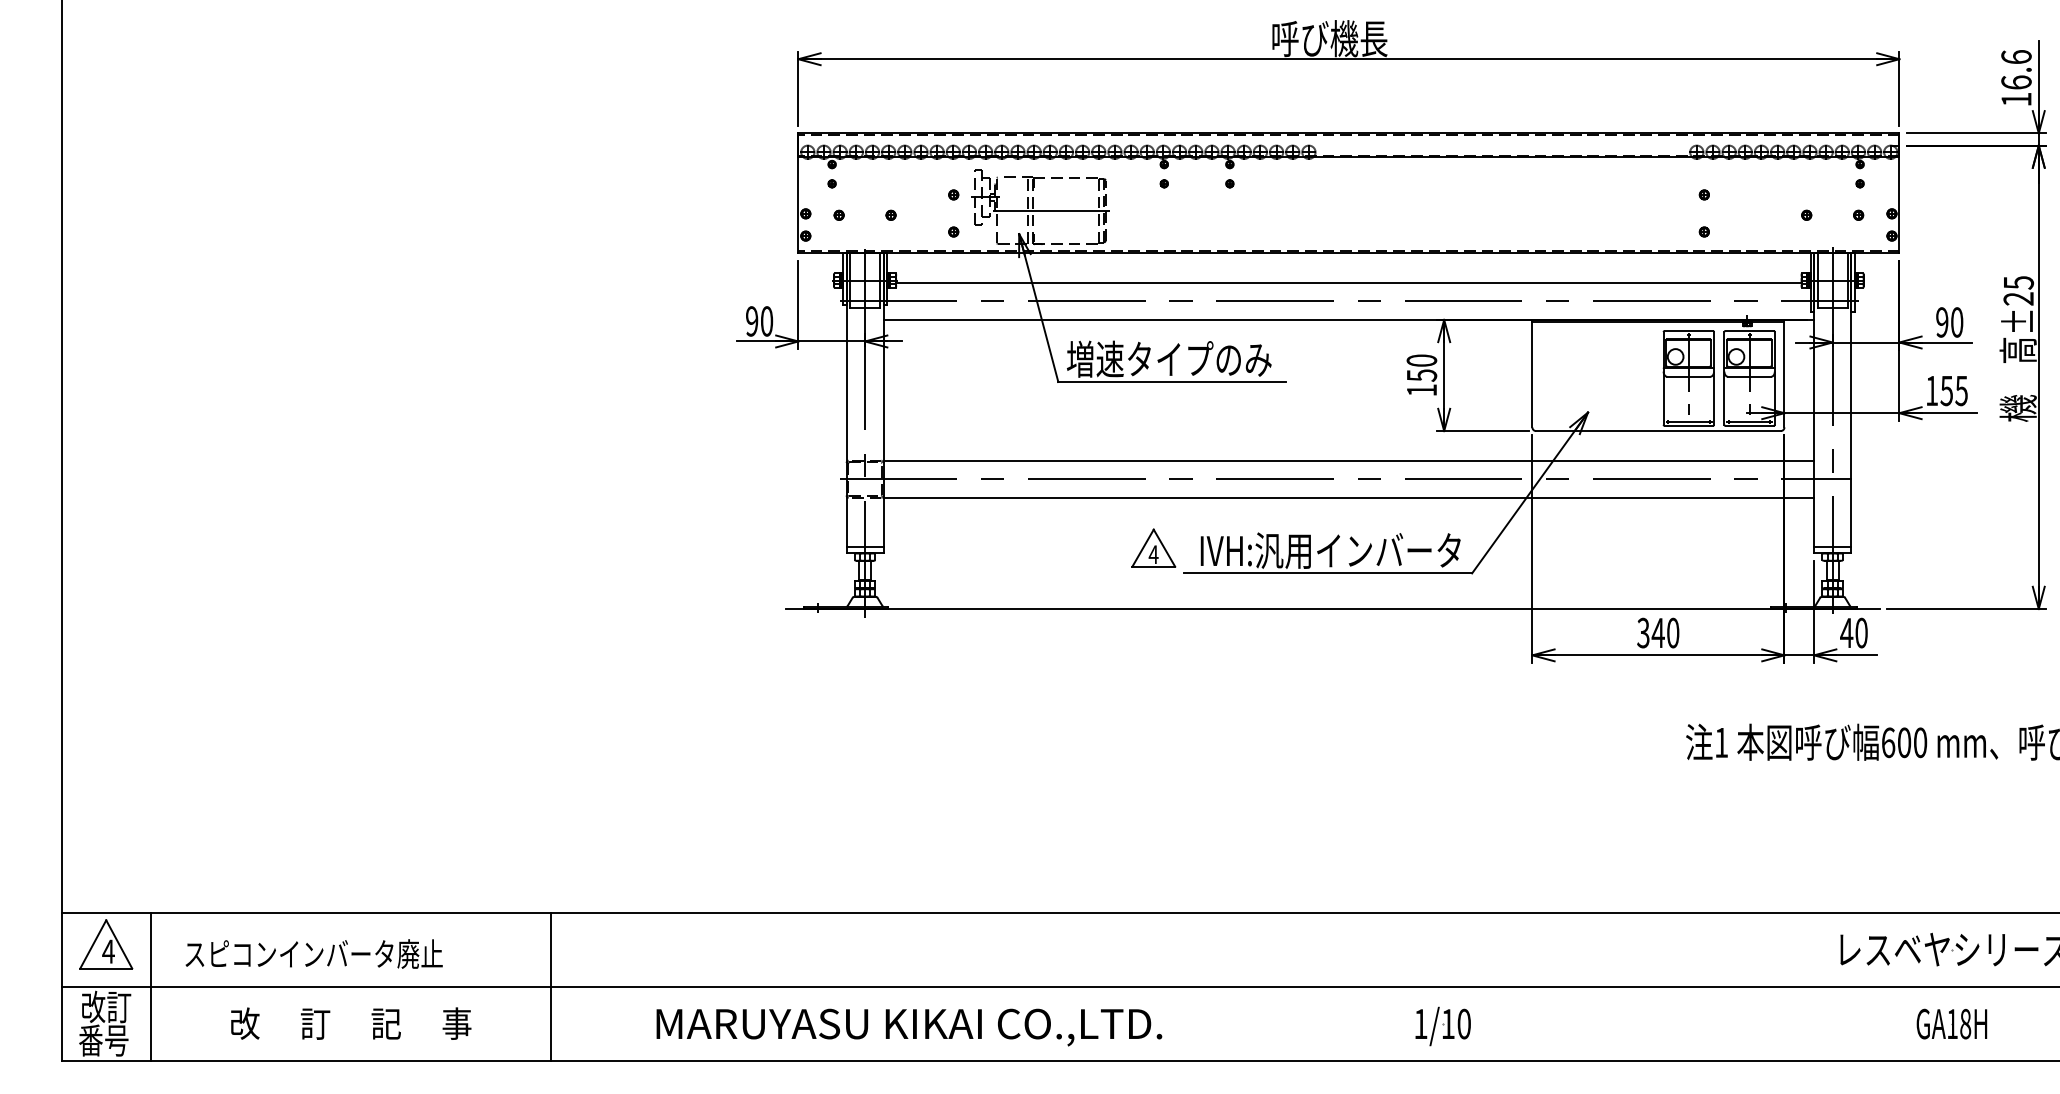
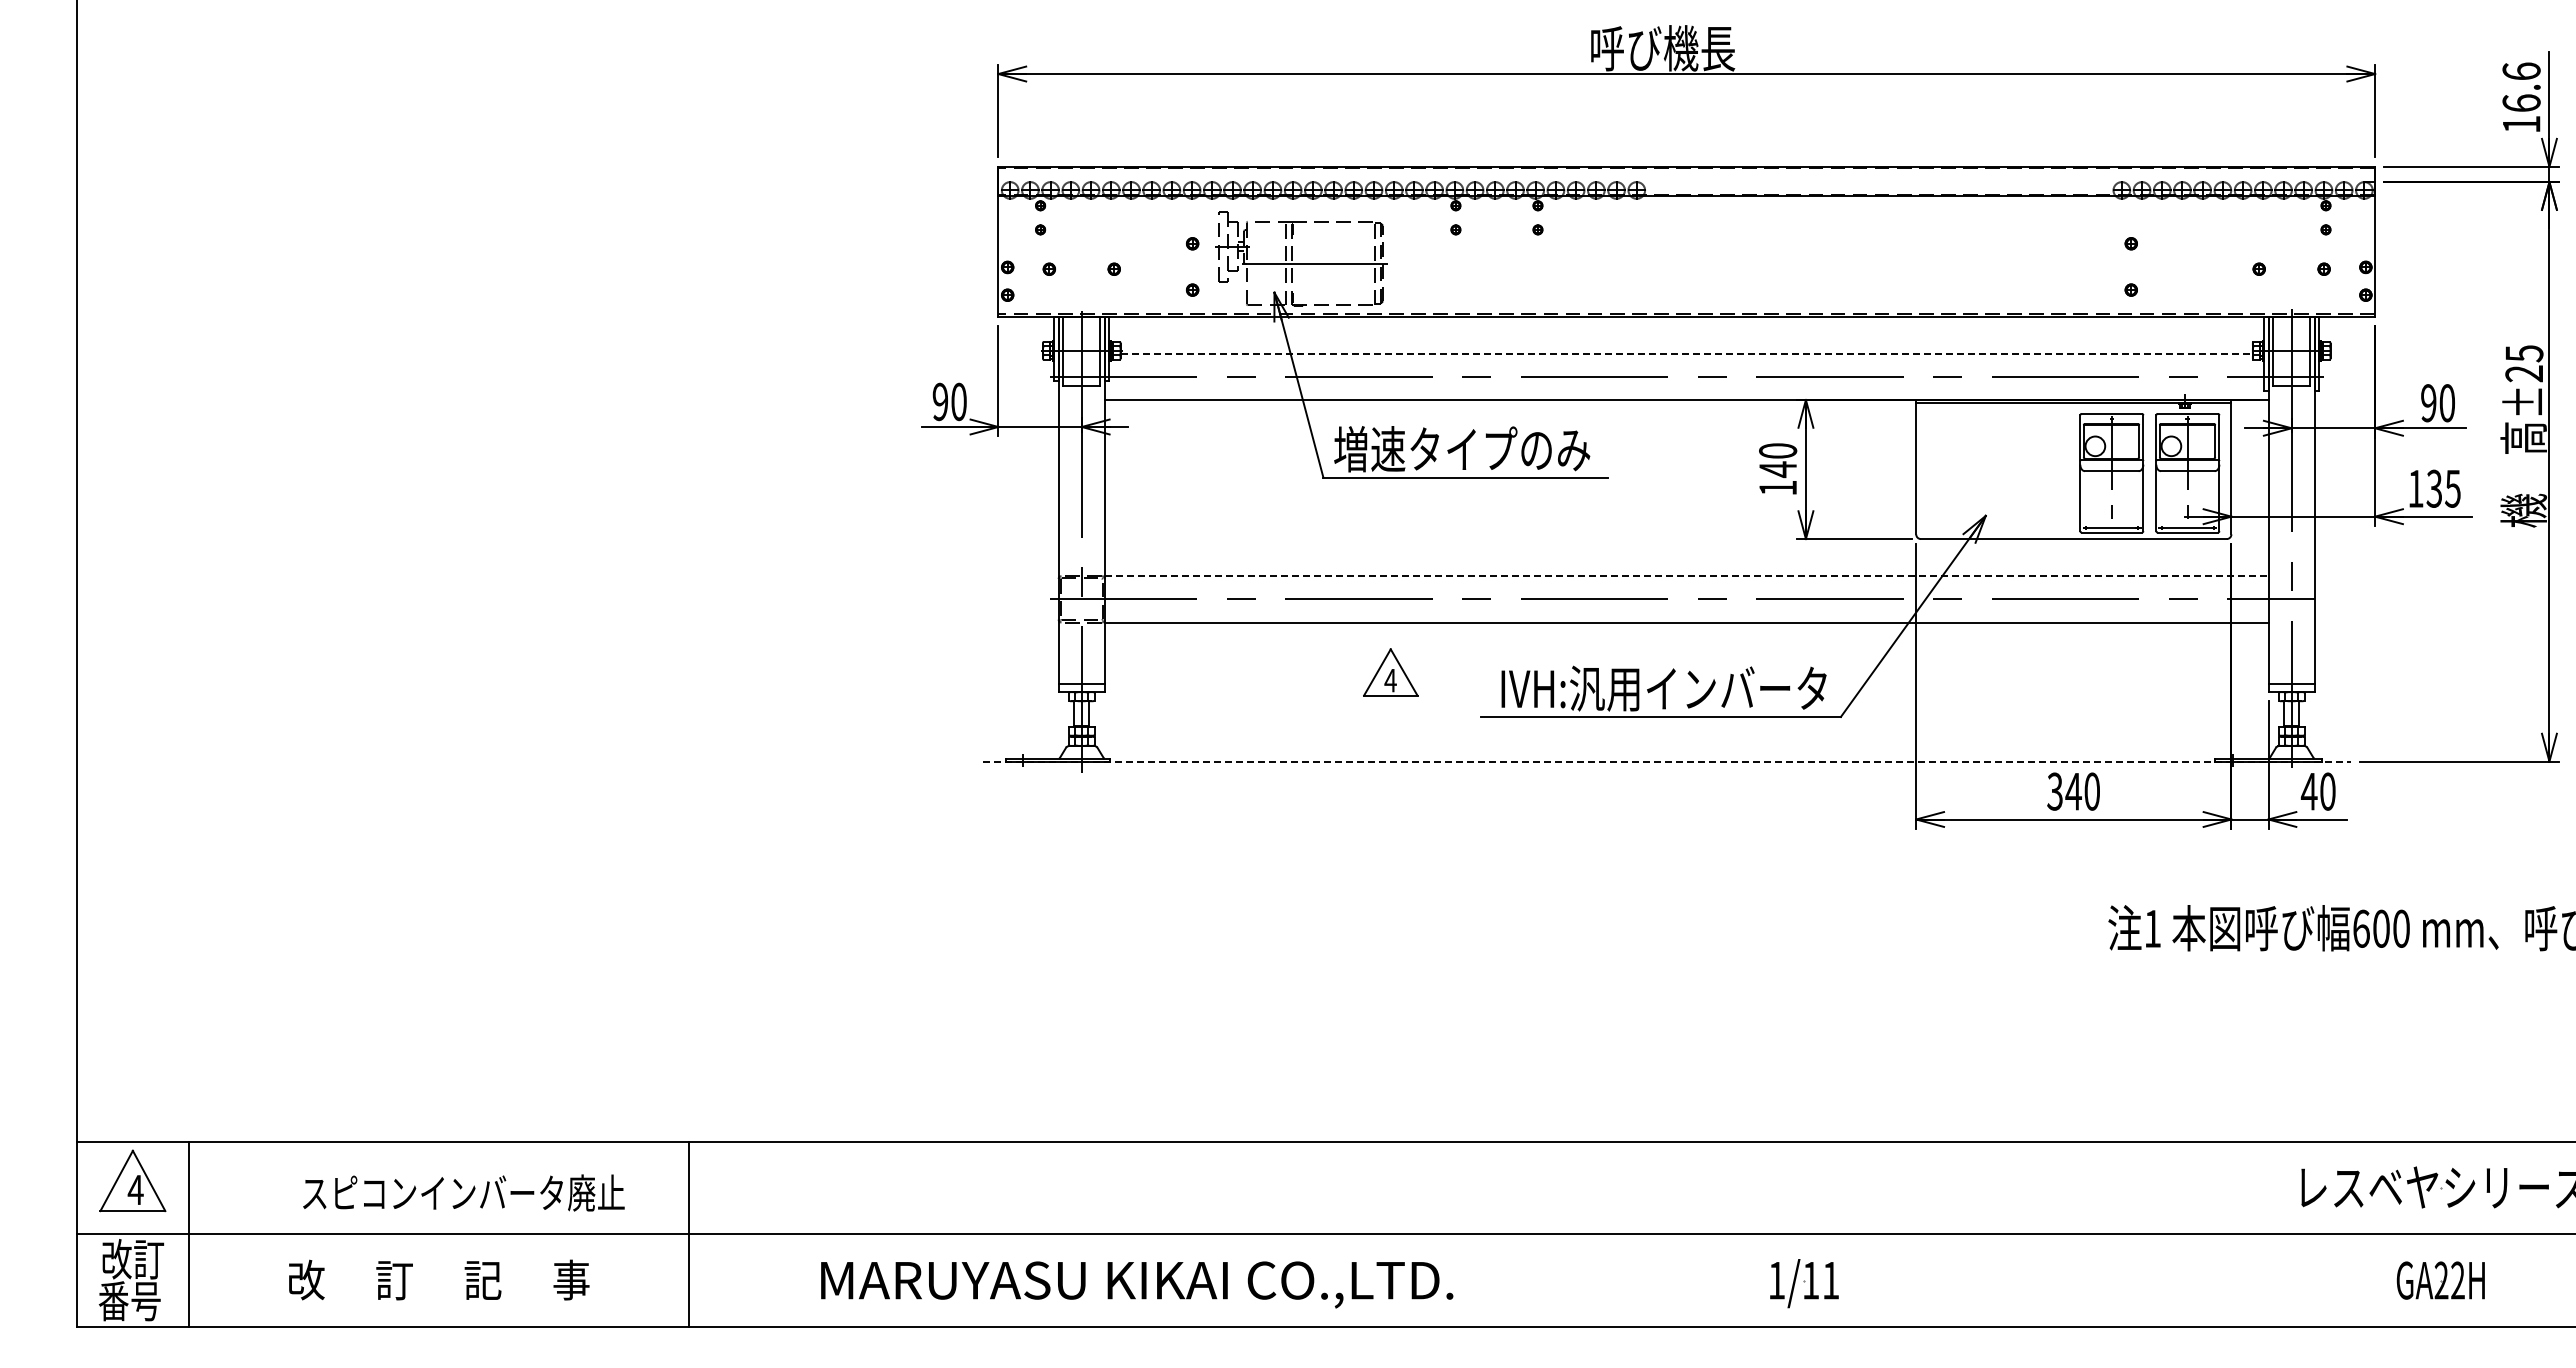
line: (1349, 282) -> (1687, 353), solid -> dashed
text: (1422, 375) -> (1778, 469), 150 -> 140
text: (1946, 389) -> (2434, 487), 155 -> 135
line: (1348, 461) -> (1686, 576), solid -> dashed
part: (1153, 548) -> (1390, 672), moved
line: (1332, 608) -> (1666, 761), solid -> dashed
text: (313, 953) -> (463, 1192), moved
text: (1464, 1024) -> (1831, 1280), 1/10 -> 1/11
text: (1958, 1024) -> (2449, 1280), GA18H -> GA22H

